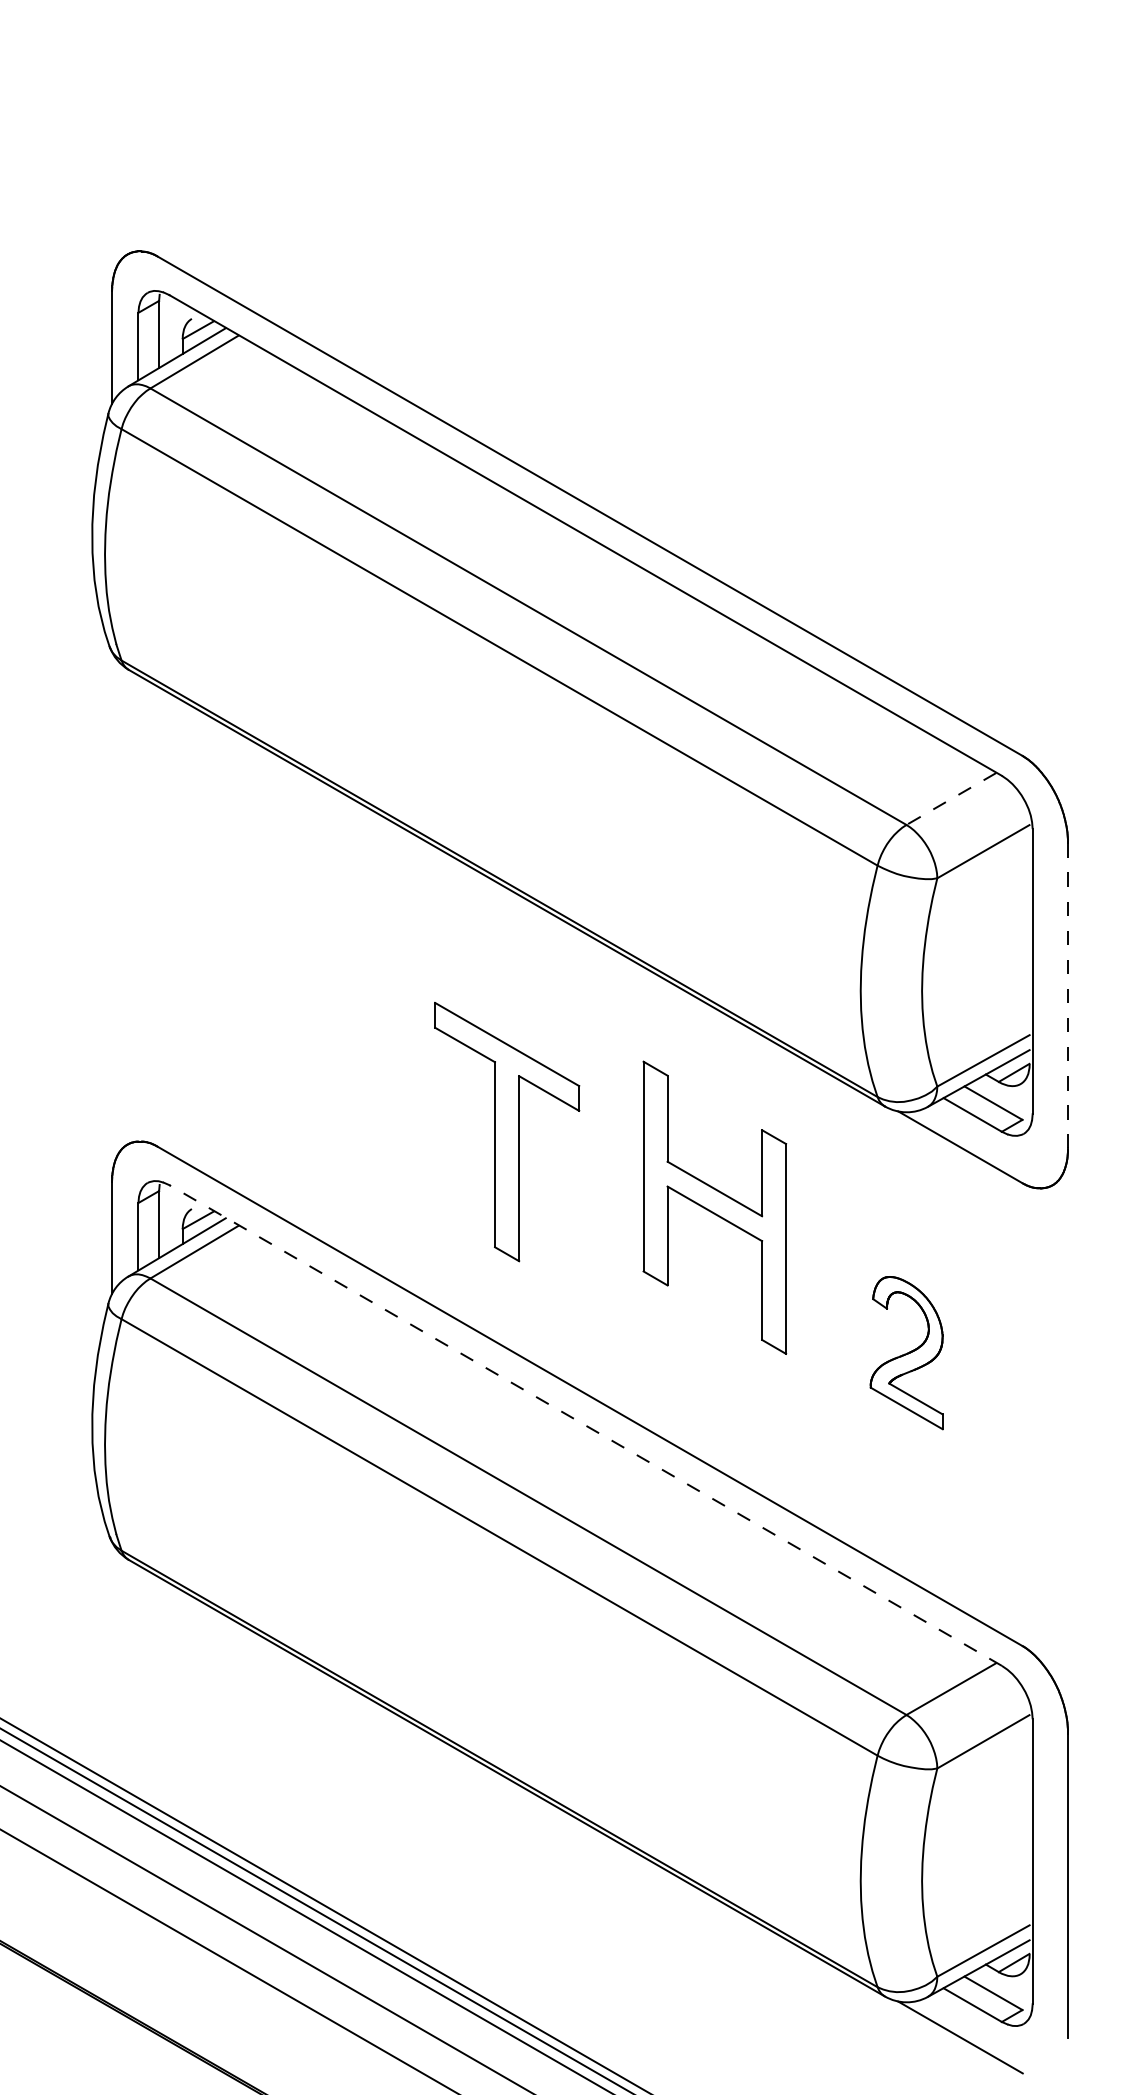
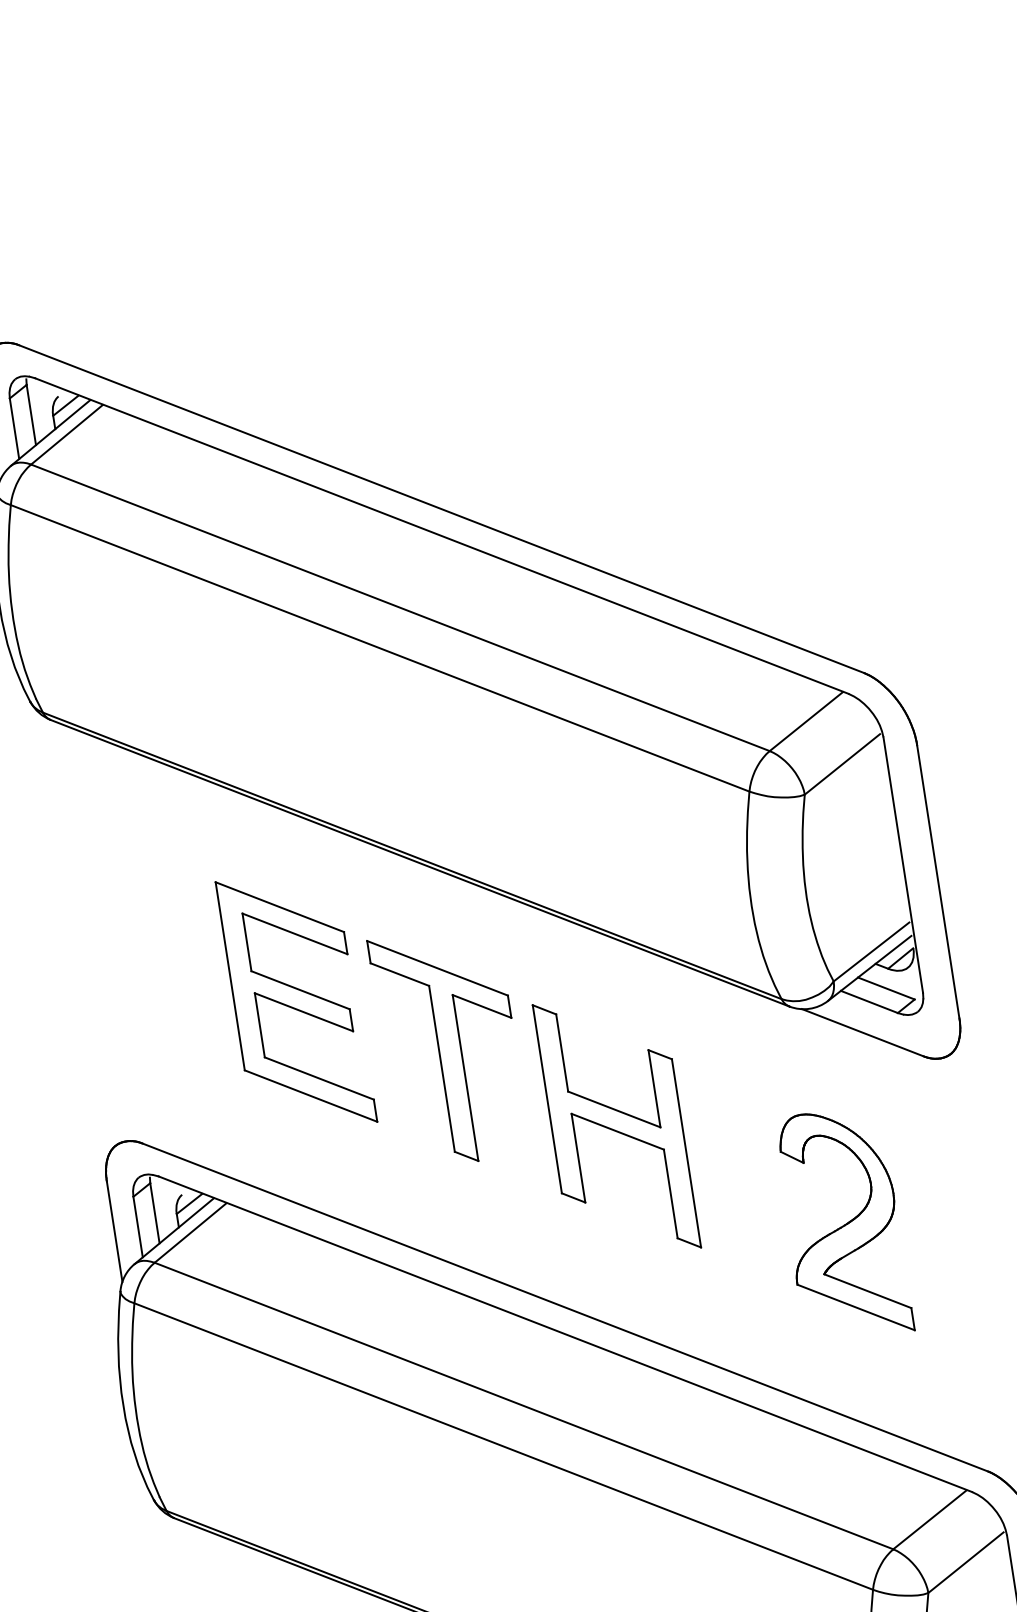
line: (951, 799) -> (806, 722), dashed -> solid
line: (1068, 996) -> (938, 882), dashed -> solid
part: (348, 1018) -> (296, 1002), added
part: (507, 1131) -> (449, 1046), moved
part: (714, 1207) -> (616, 1126), moved
part: (906, 1352) -> (842, 1224), size x1.67
line: (585, 1425) -> (565, 1334), dashed -> solid

